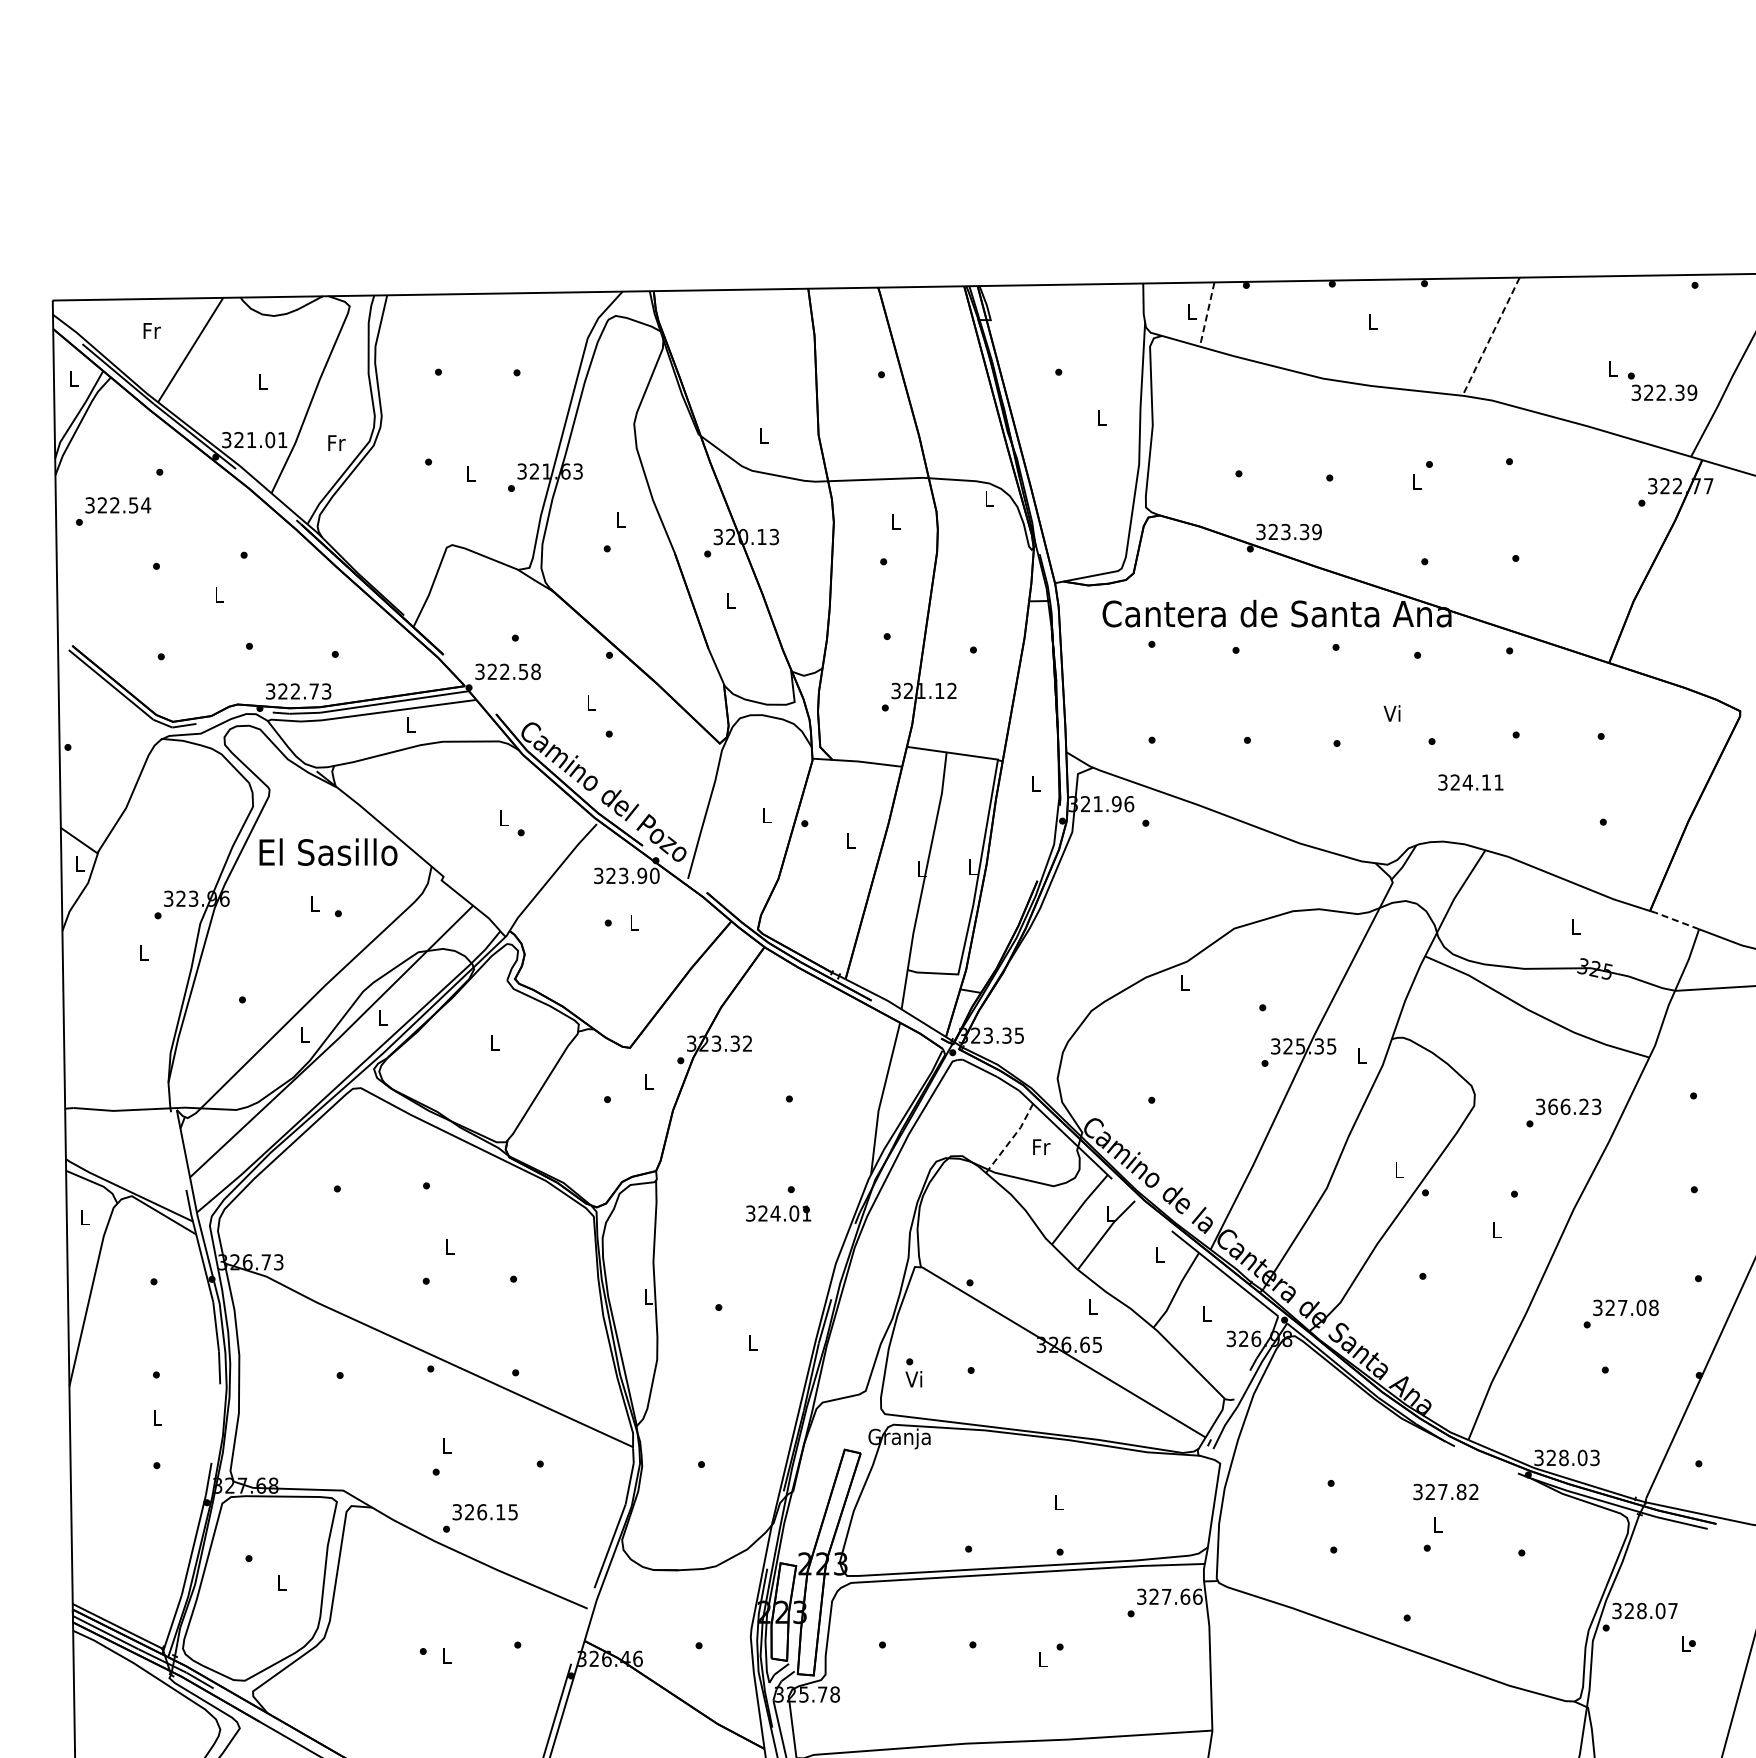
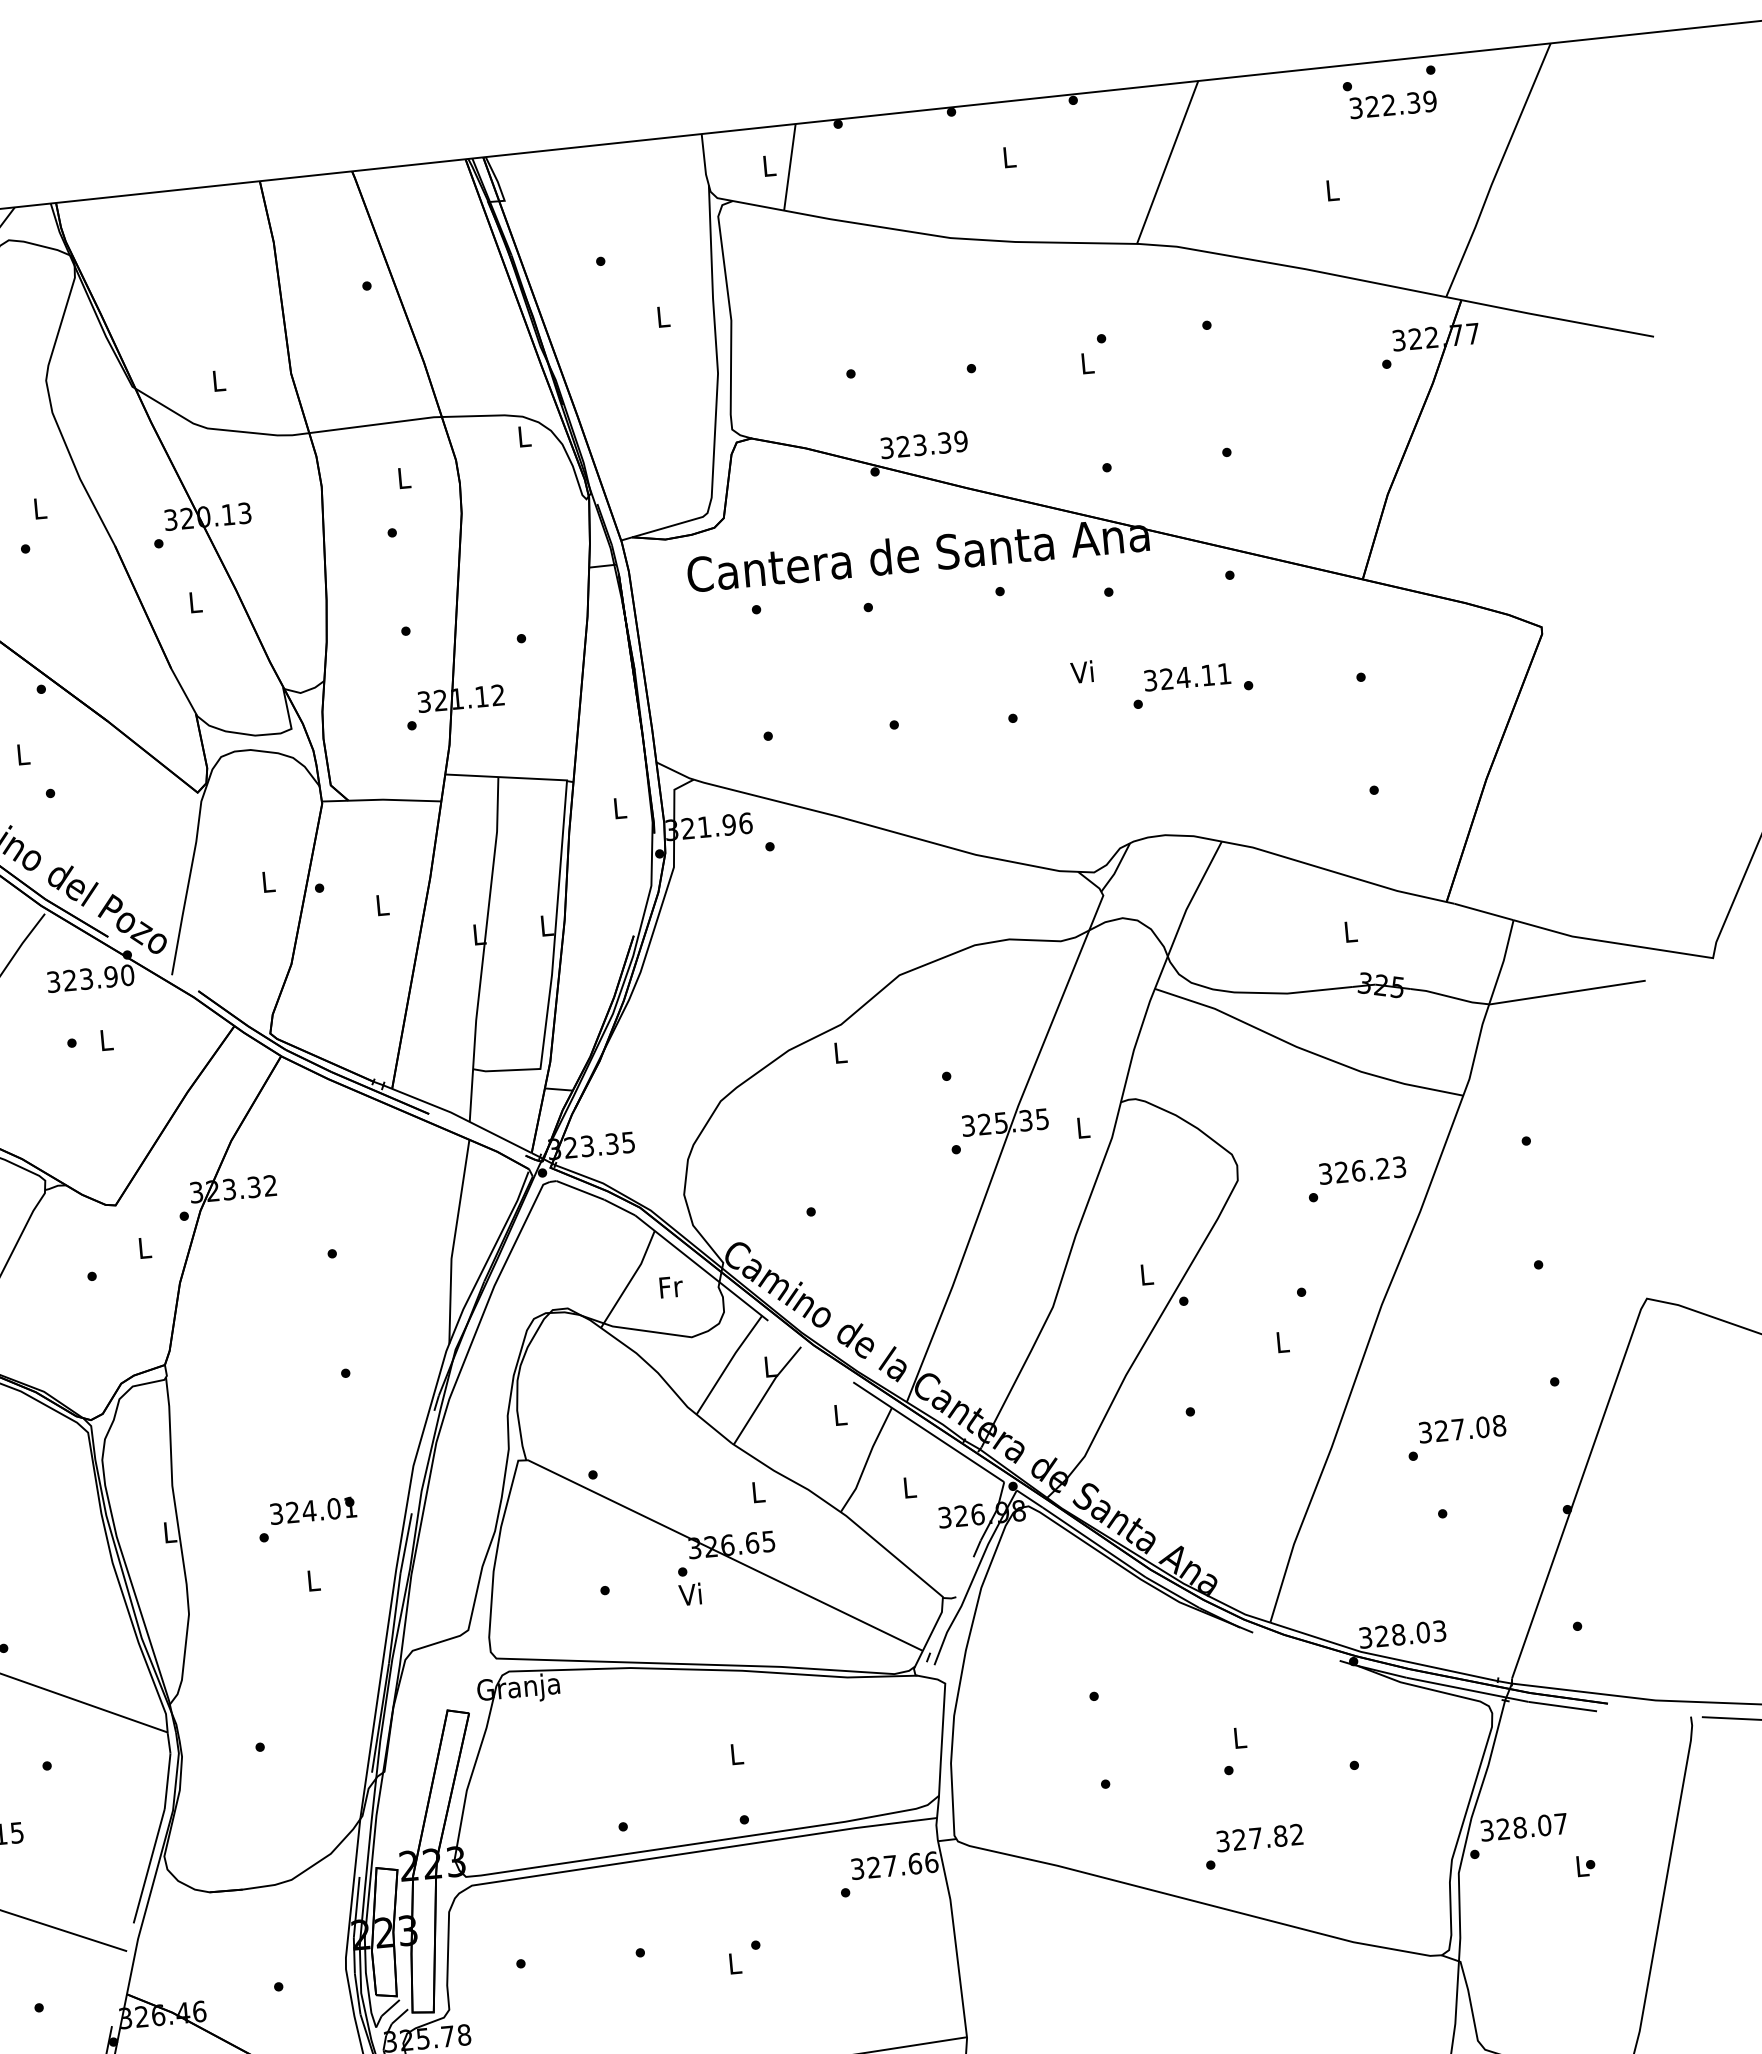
line: (1207, 314) -> (790, 167), dashed -> solid
line: (1491, 336) -> (1168, 162), dashed -> solid
text: (1662, 386) -> (1389, 96), moved
text: (1470, 782) -> (1186, 677), moved
line: (1677, 920) -> (1483, 911), dashed -> solid
text: (1553, 1106) -> (1342, 1171), 366.23 -> 326.23
line: (1011, 1139) -> (630, 1280), dashed -> solid
text: (778, 1213) -> (313, 1510), moved
text: (913, 1372) -> (688, 1585), moved
text: (1445, 1491) -> (1259, 1837), moved

